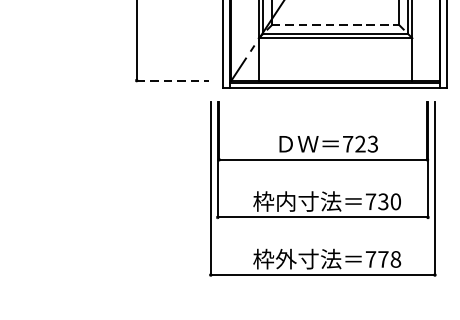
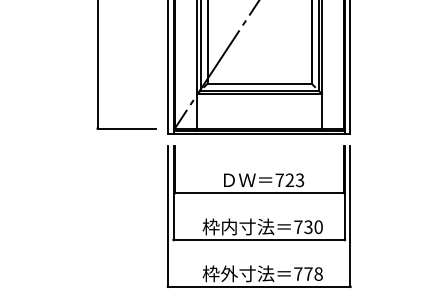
line: (335, 25) -> (259, 83), dashed -> solid
line: (173, 80) -> (127, 128), dashed -> solid
part: (321, 188) -> (258, 216), moved

